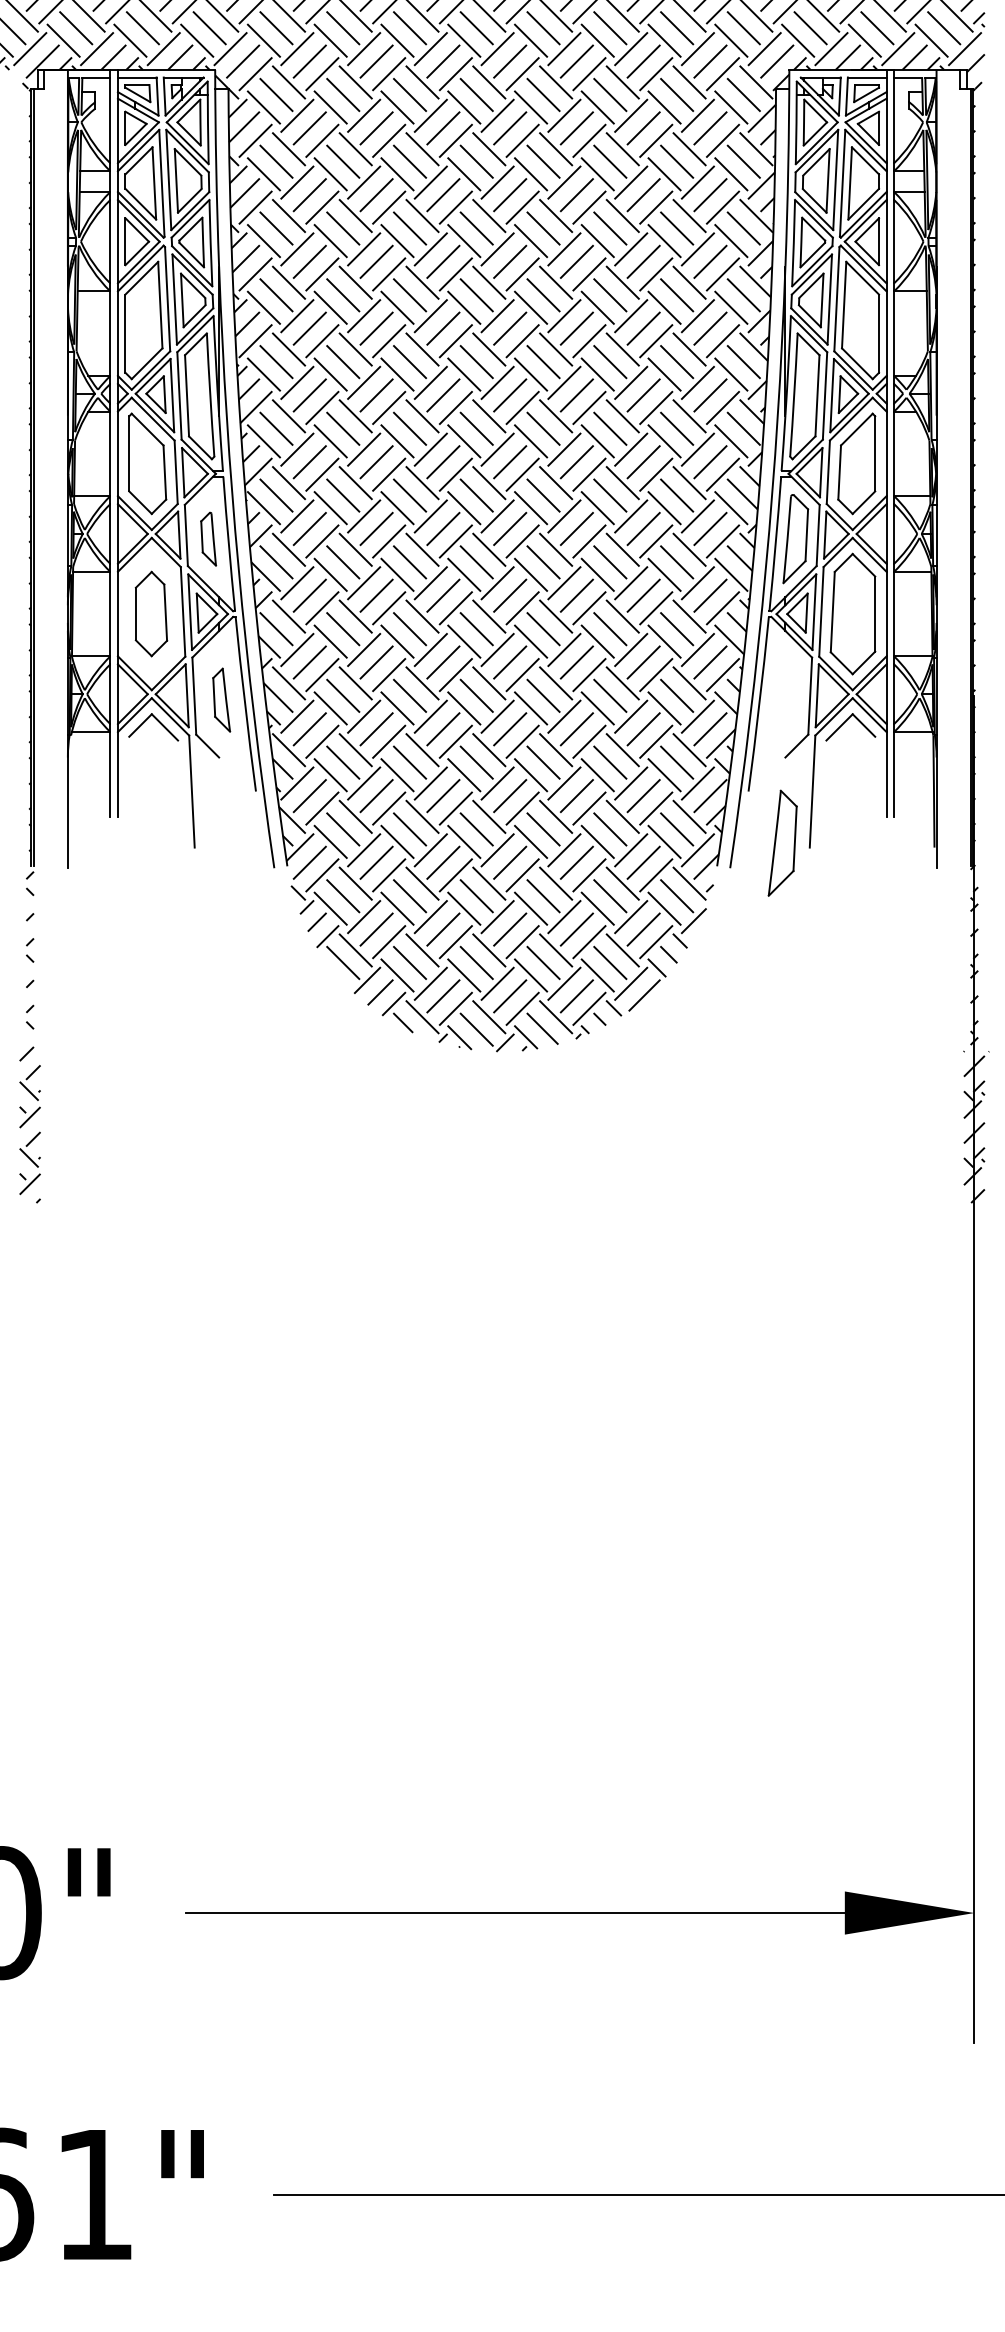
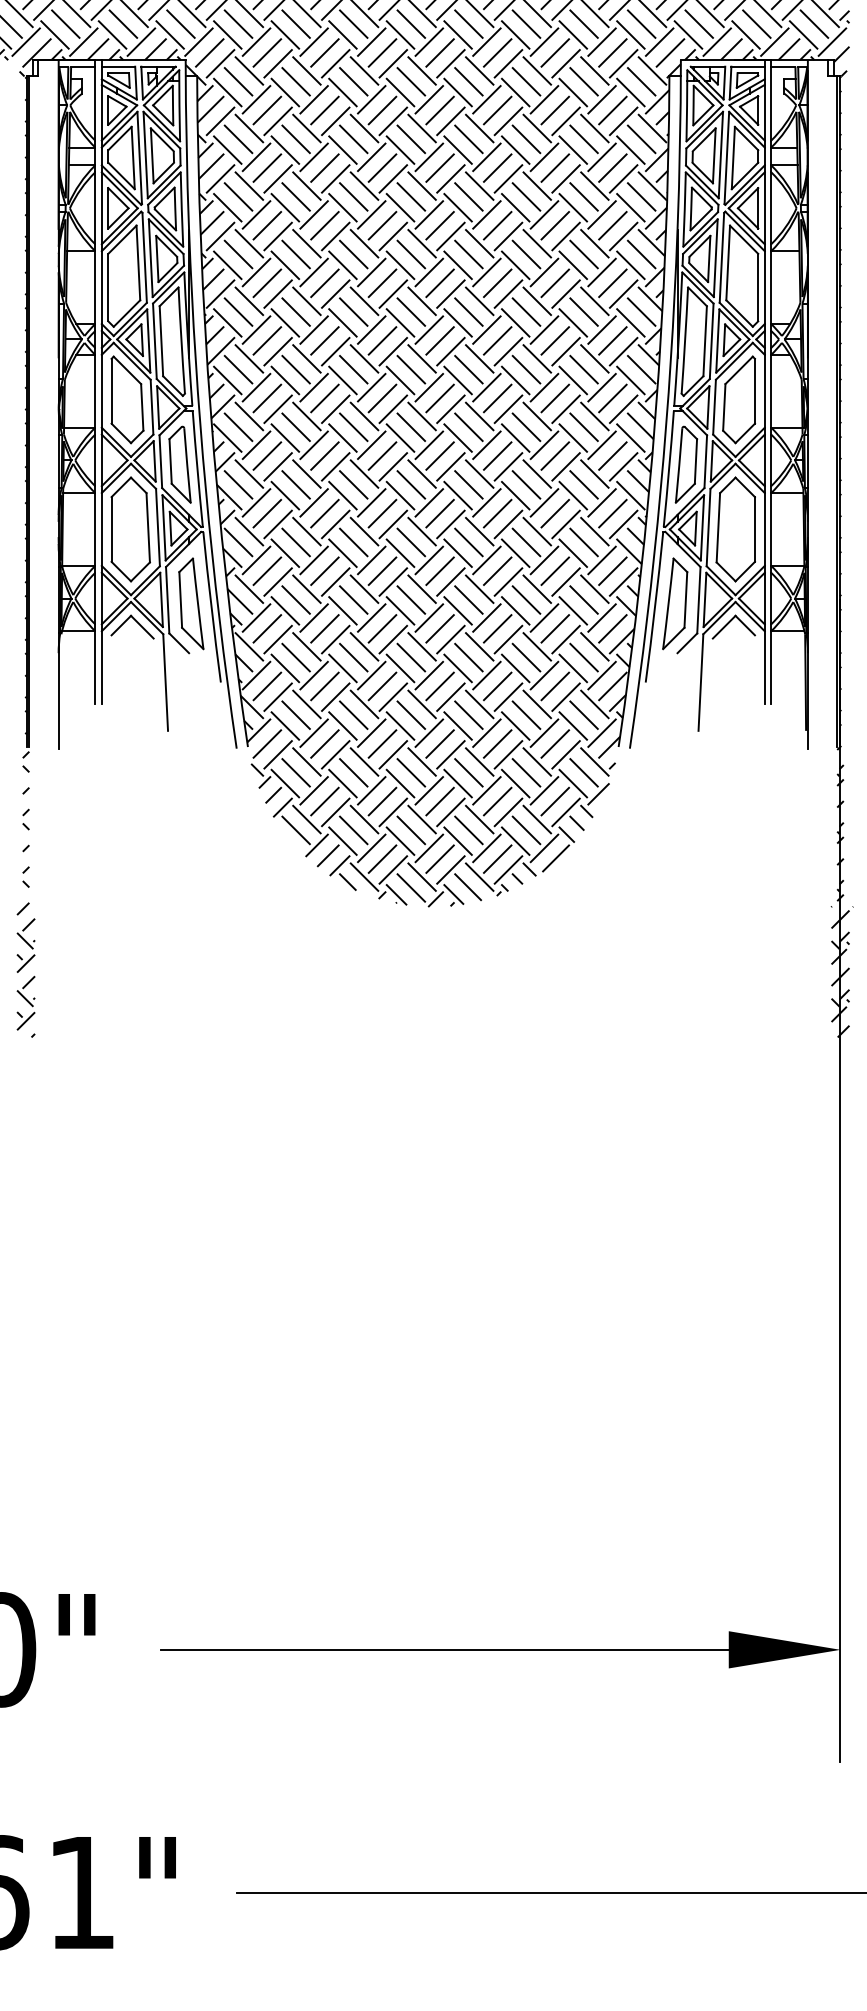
part: (208, 539) -> (179, 465), size x1.67
part: (151, 613) -> (130, 528), size x1.43
part: (221, 699) -> (191, 603), size x1.67
part: (782, 842) -> (675, 603), moved

